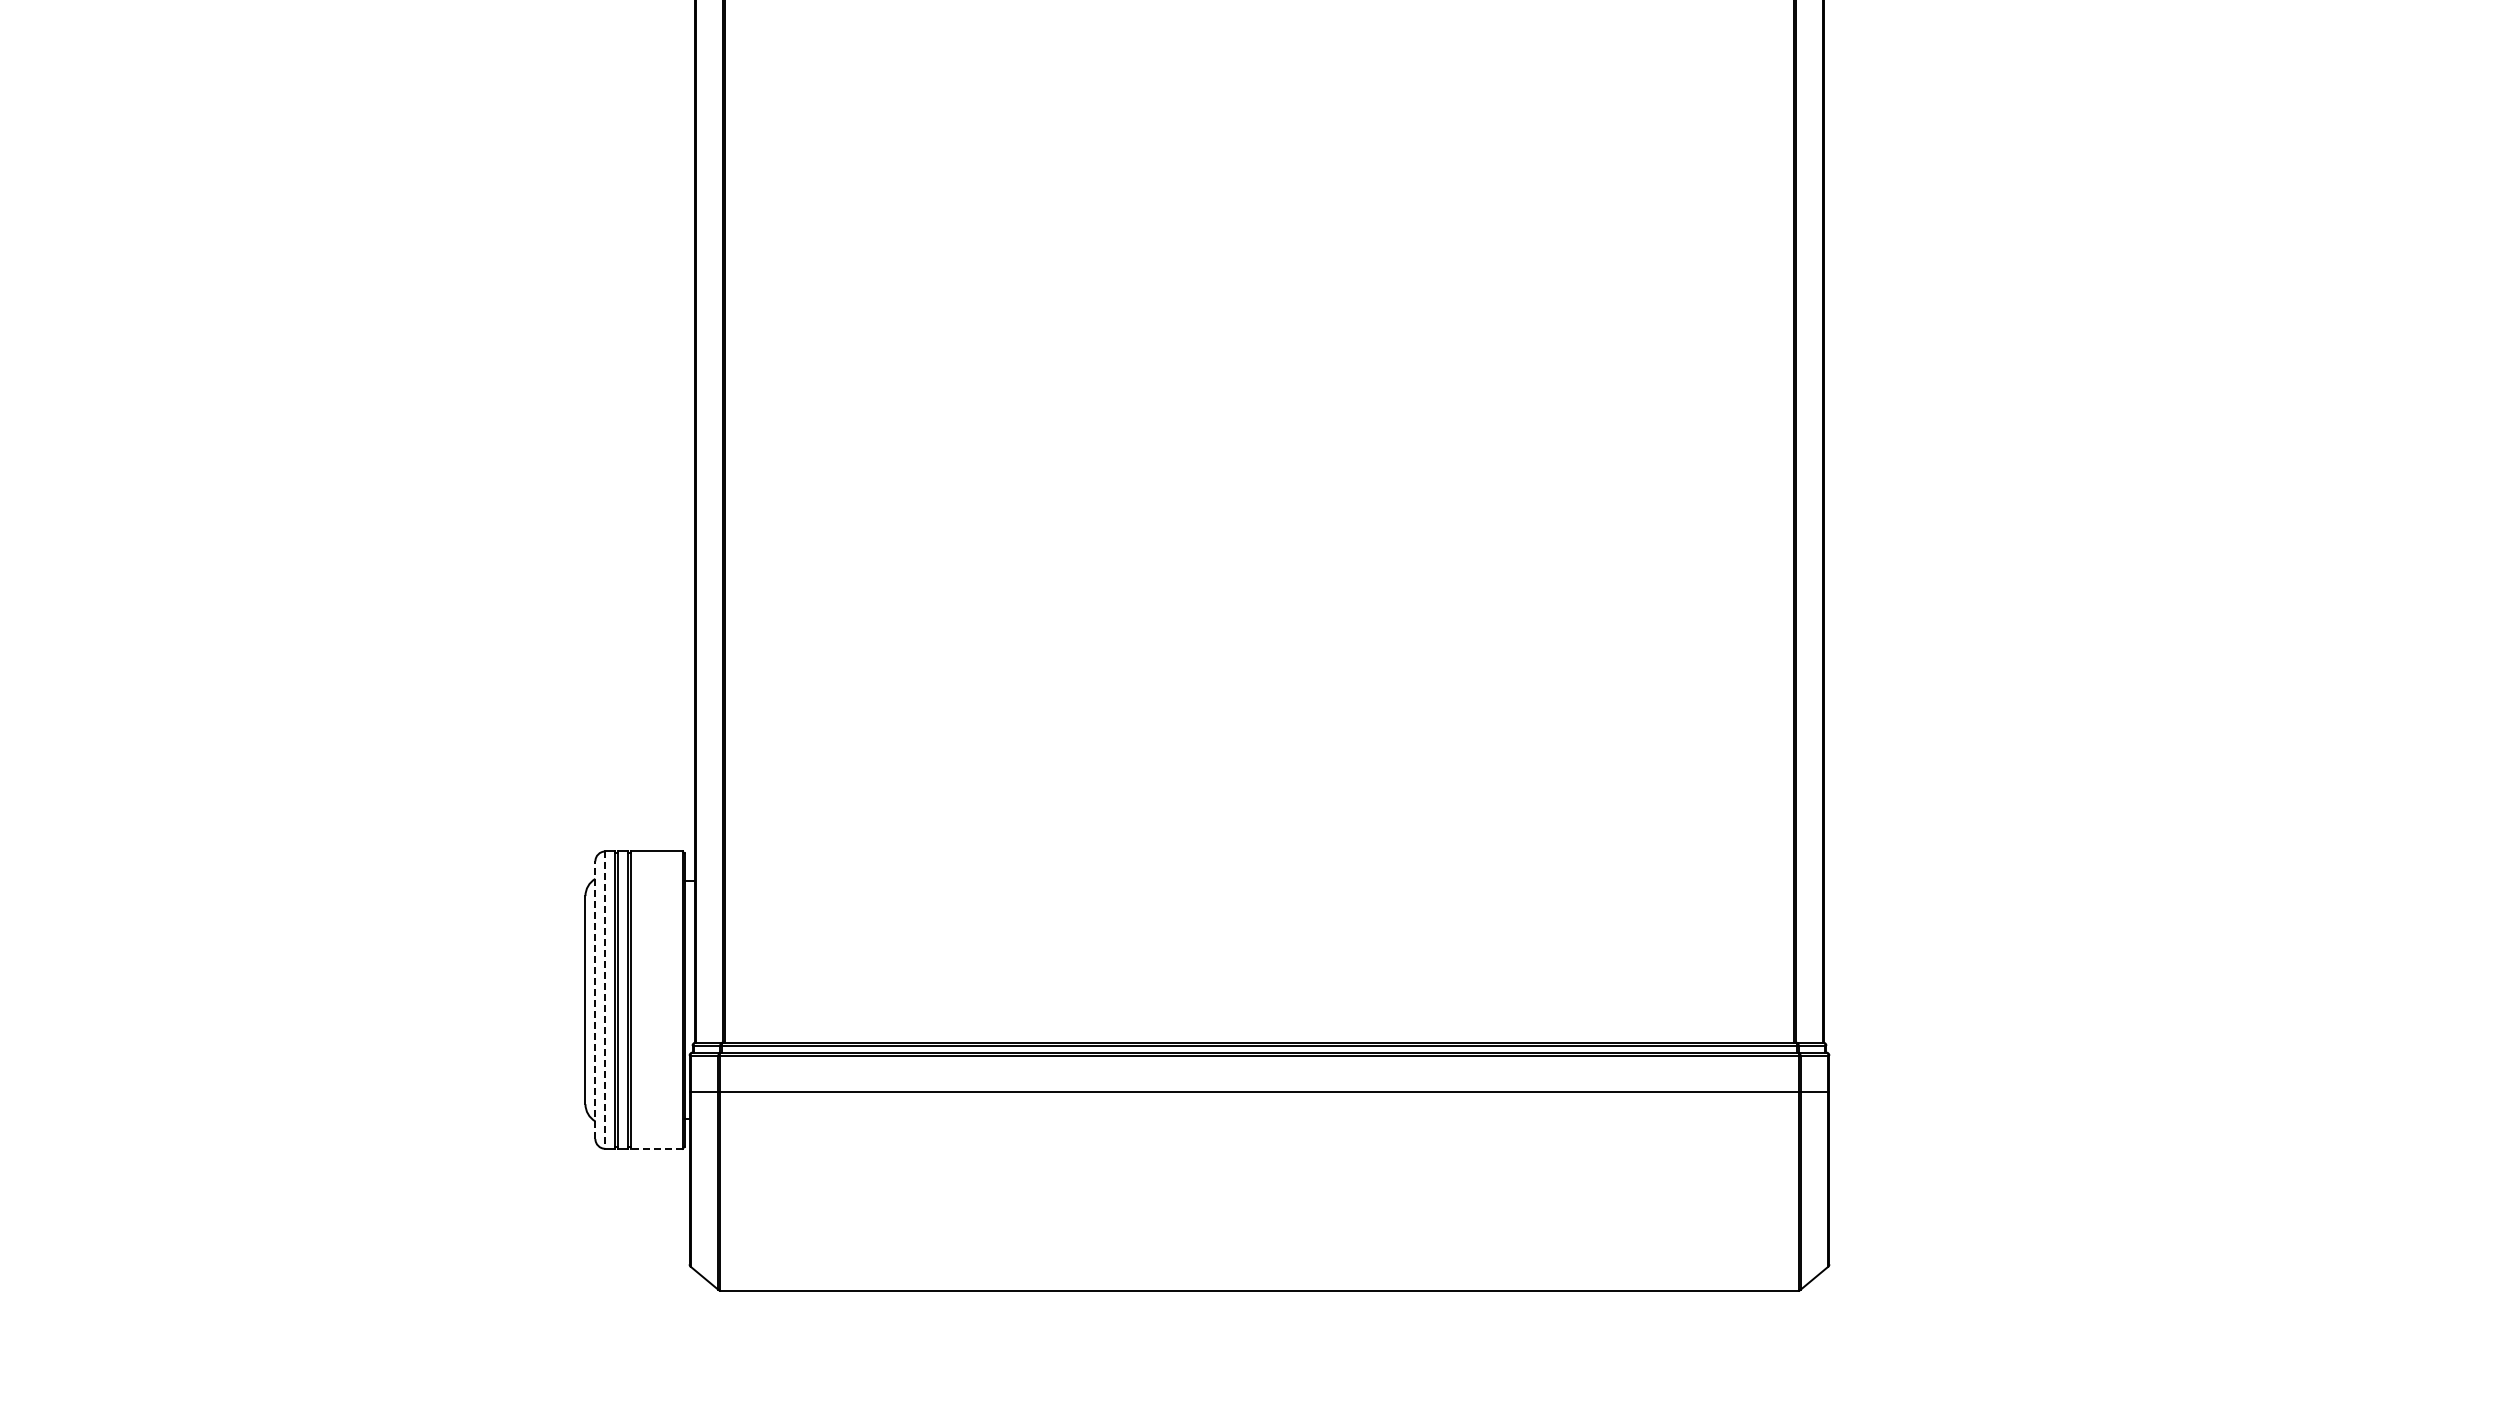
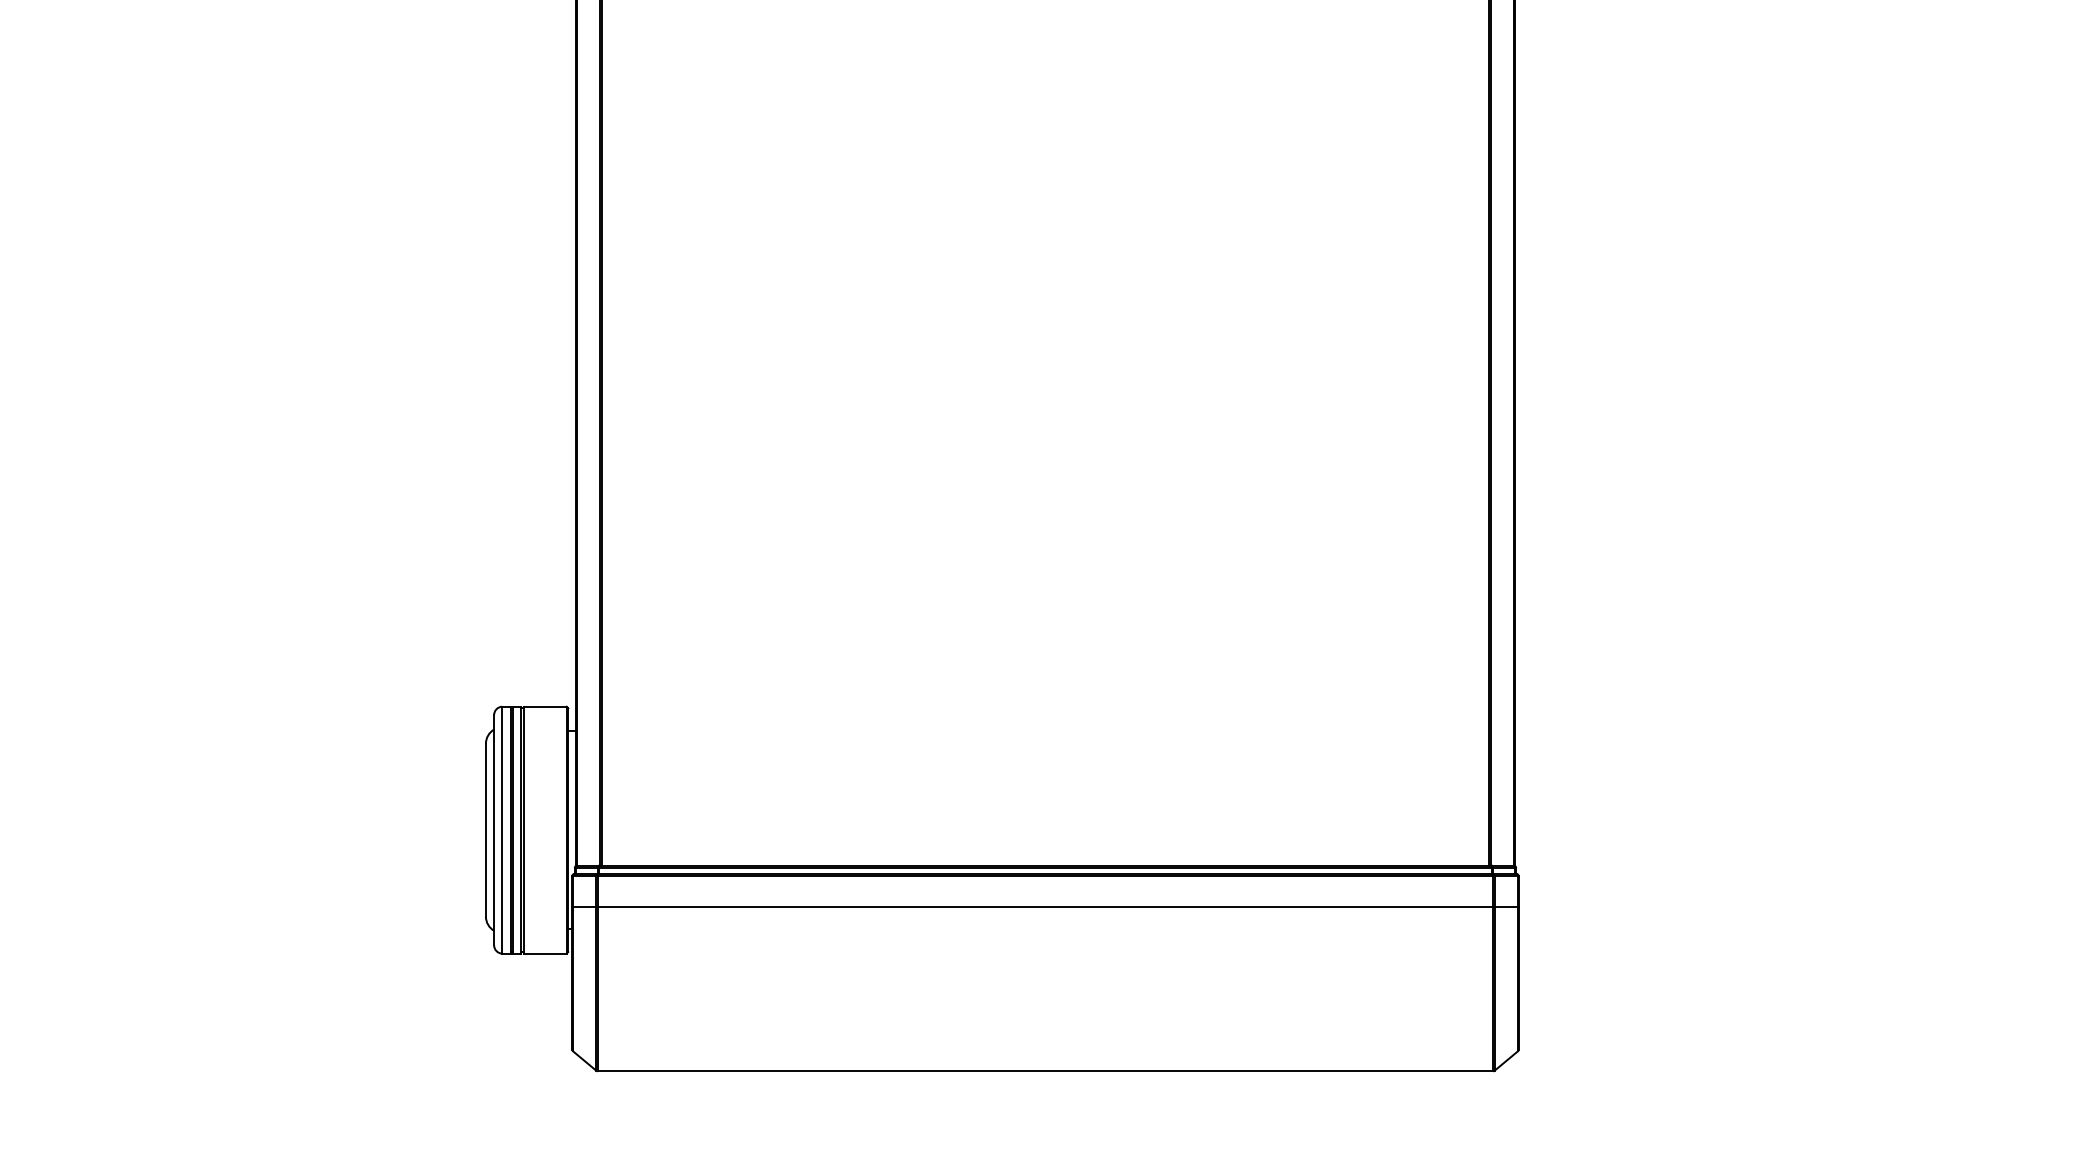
line: (595, 1000) -> (494, 830), dashed -> solid
line: (605, 1000) -> (502, 830), dashed -> solid
line: (656, 1148) -> (544, 953), dashed -> solid

